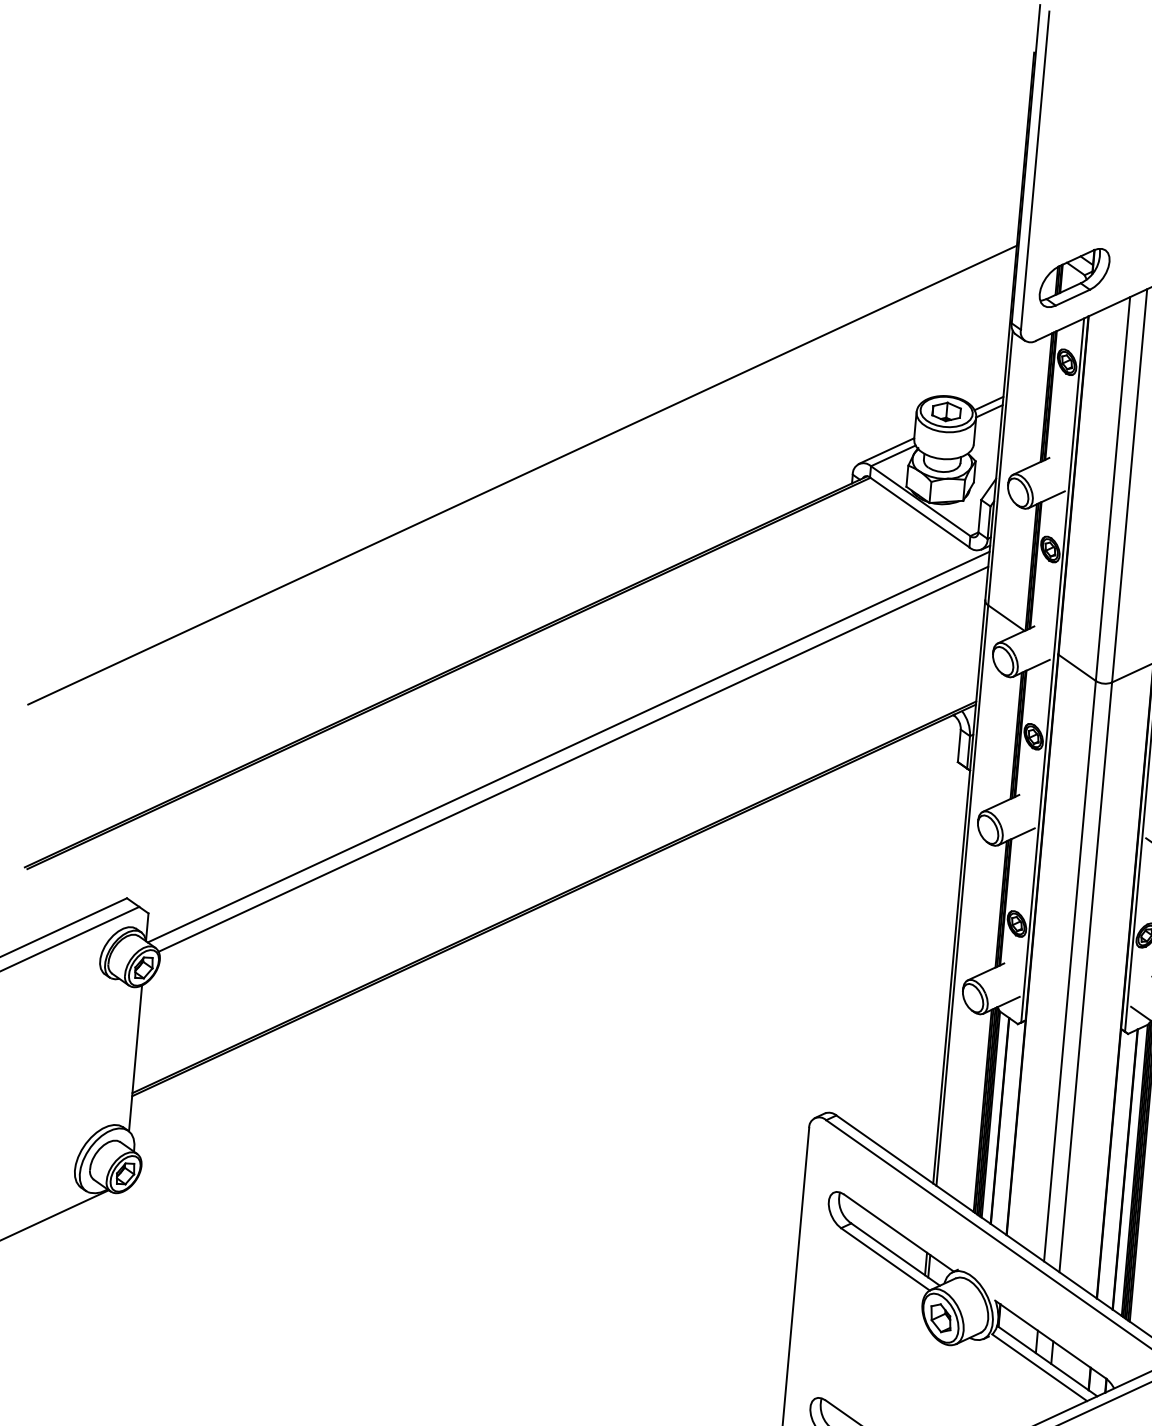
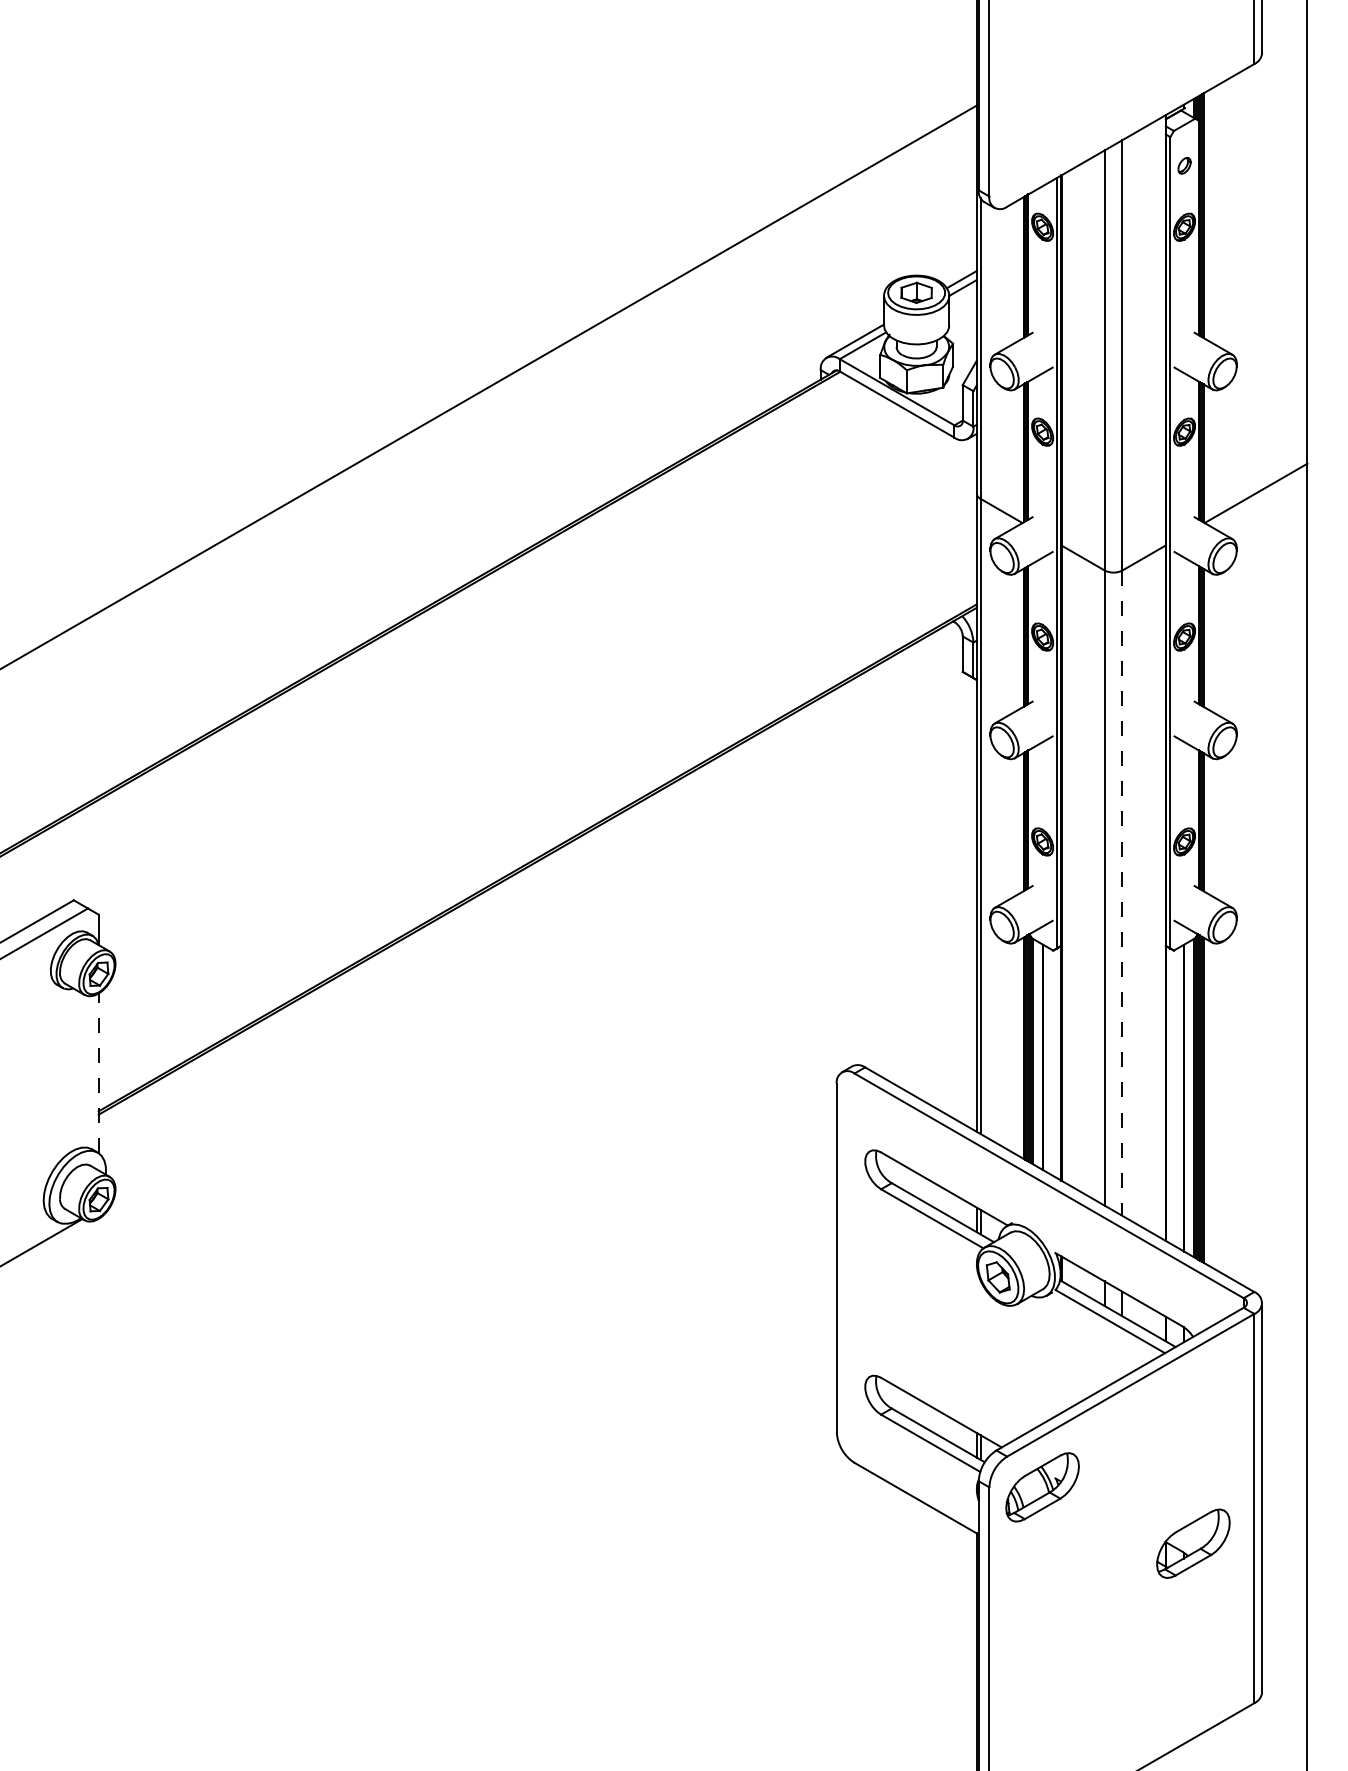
part: (1074, 277) -> (1042, 134), removed
line: (568, 747) -> (538, 693), removed
line: (572, 758) -> (544, 705), removed
line: (1085, 977) -> (1122, 893), solid -> dashed
line: (135, 1058) -> (98, 1073), solid -> dashed

